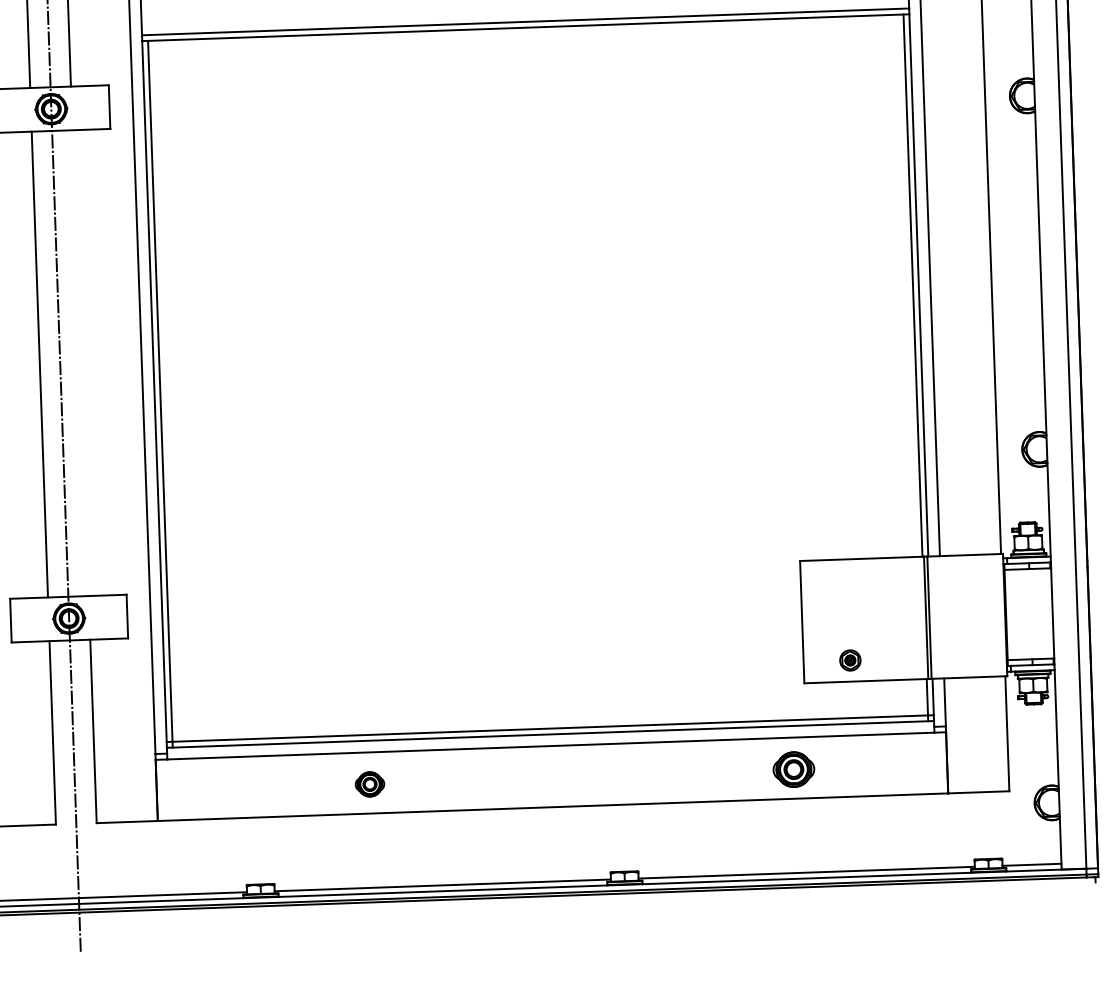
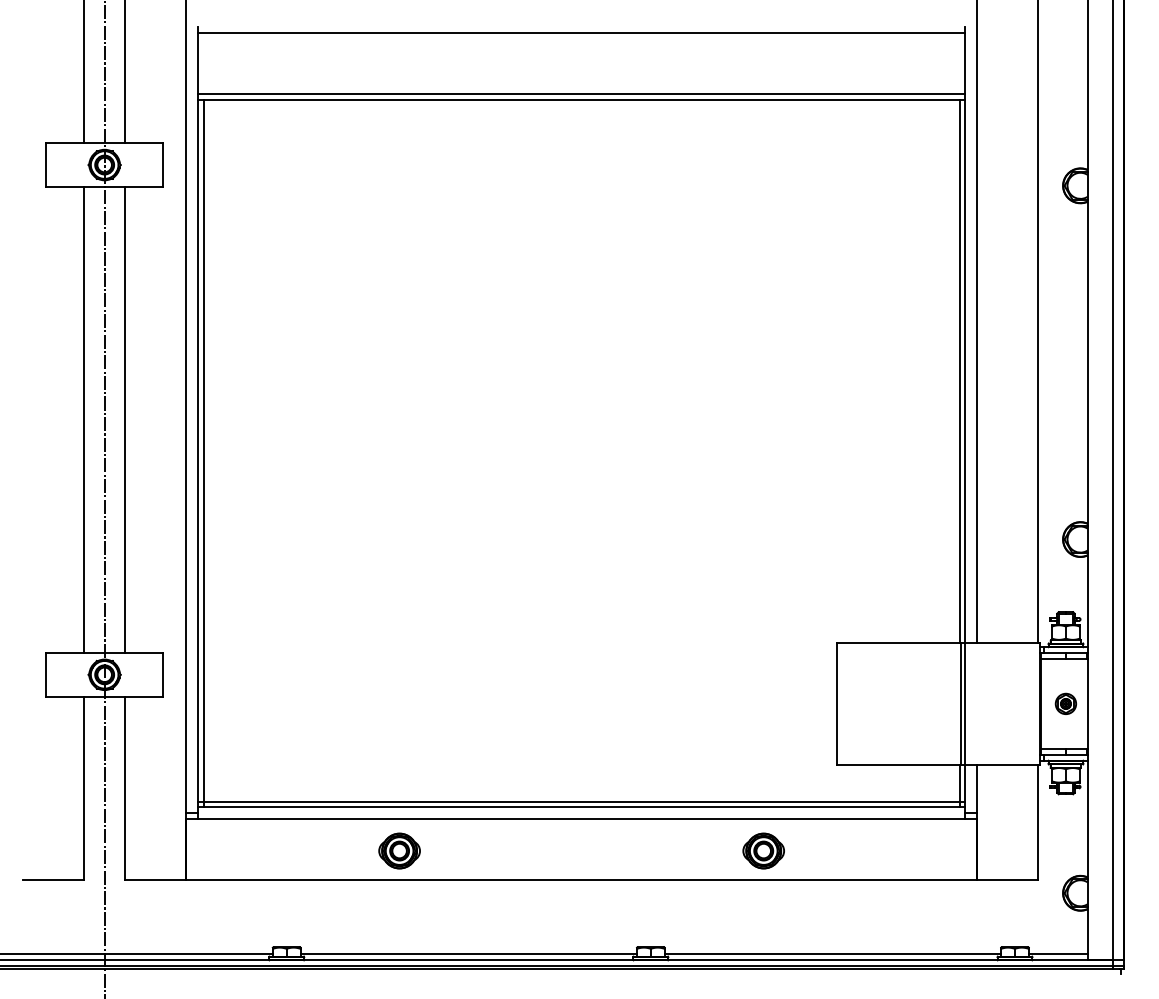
line: (81, 362) -> (125, 419), added
part: (849, 660) -> (1065, 703), moved
part: (793, 769) -> (763, 850), moved
part: (369, 783) -> (399, 850), size x1.43

